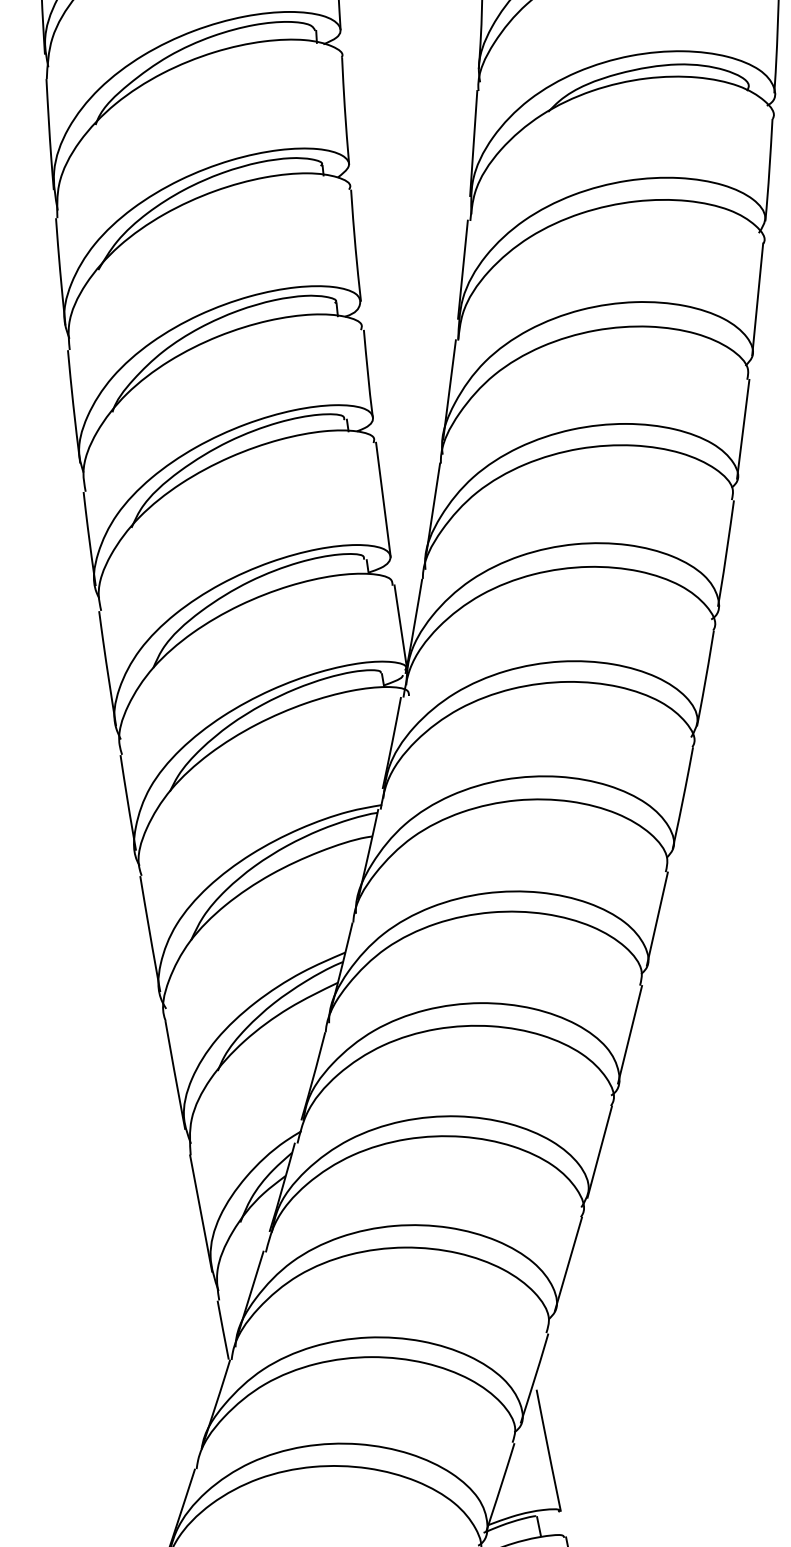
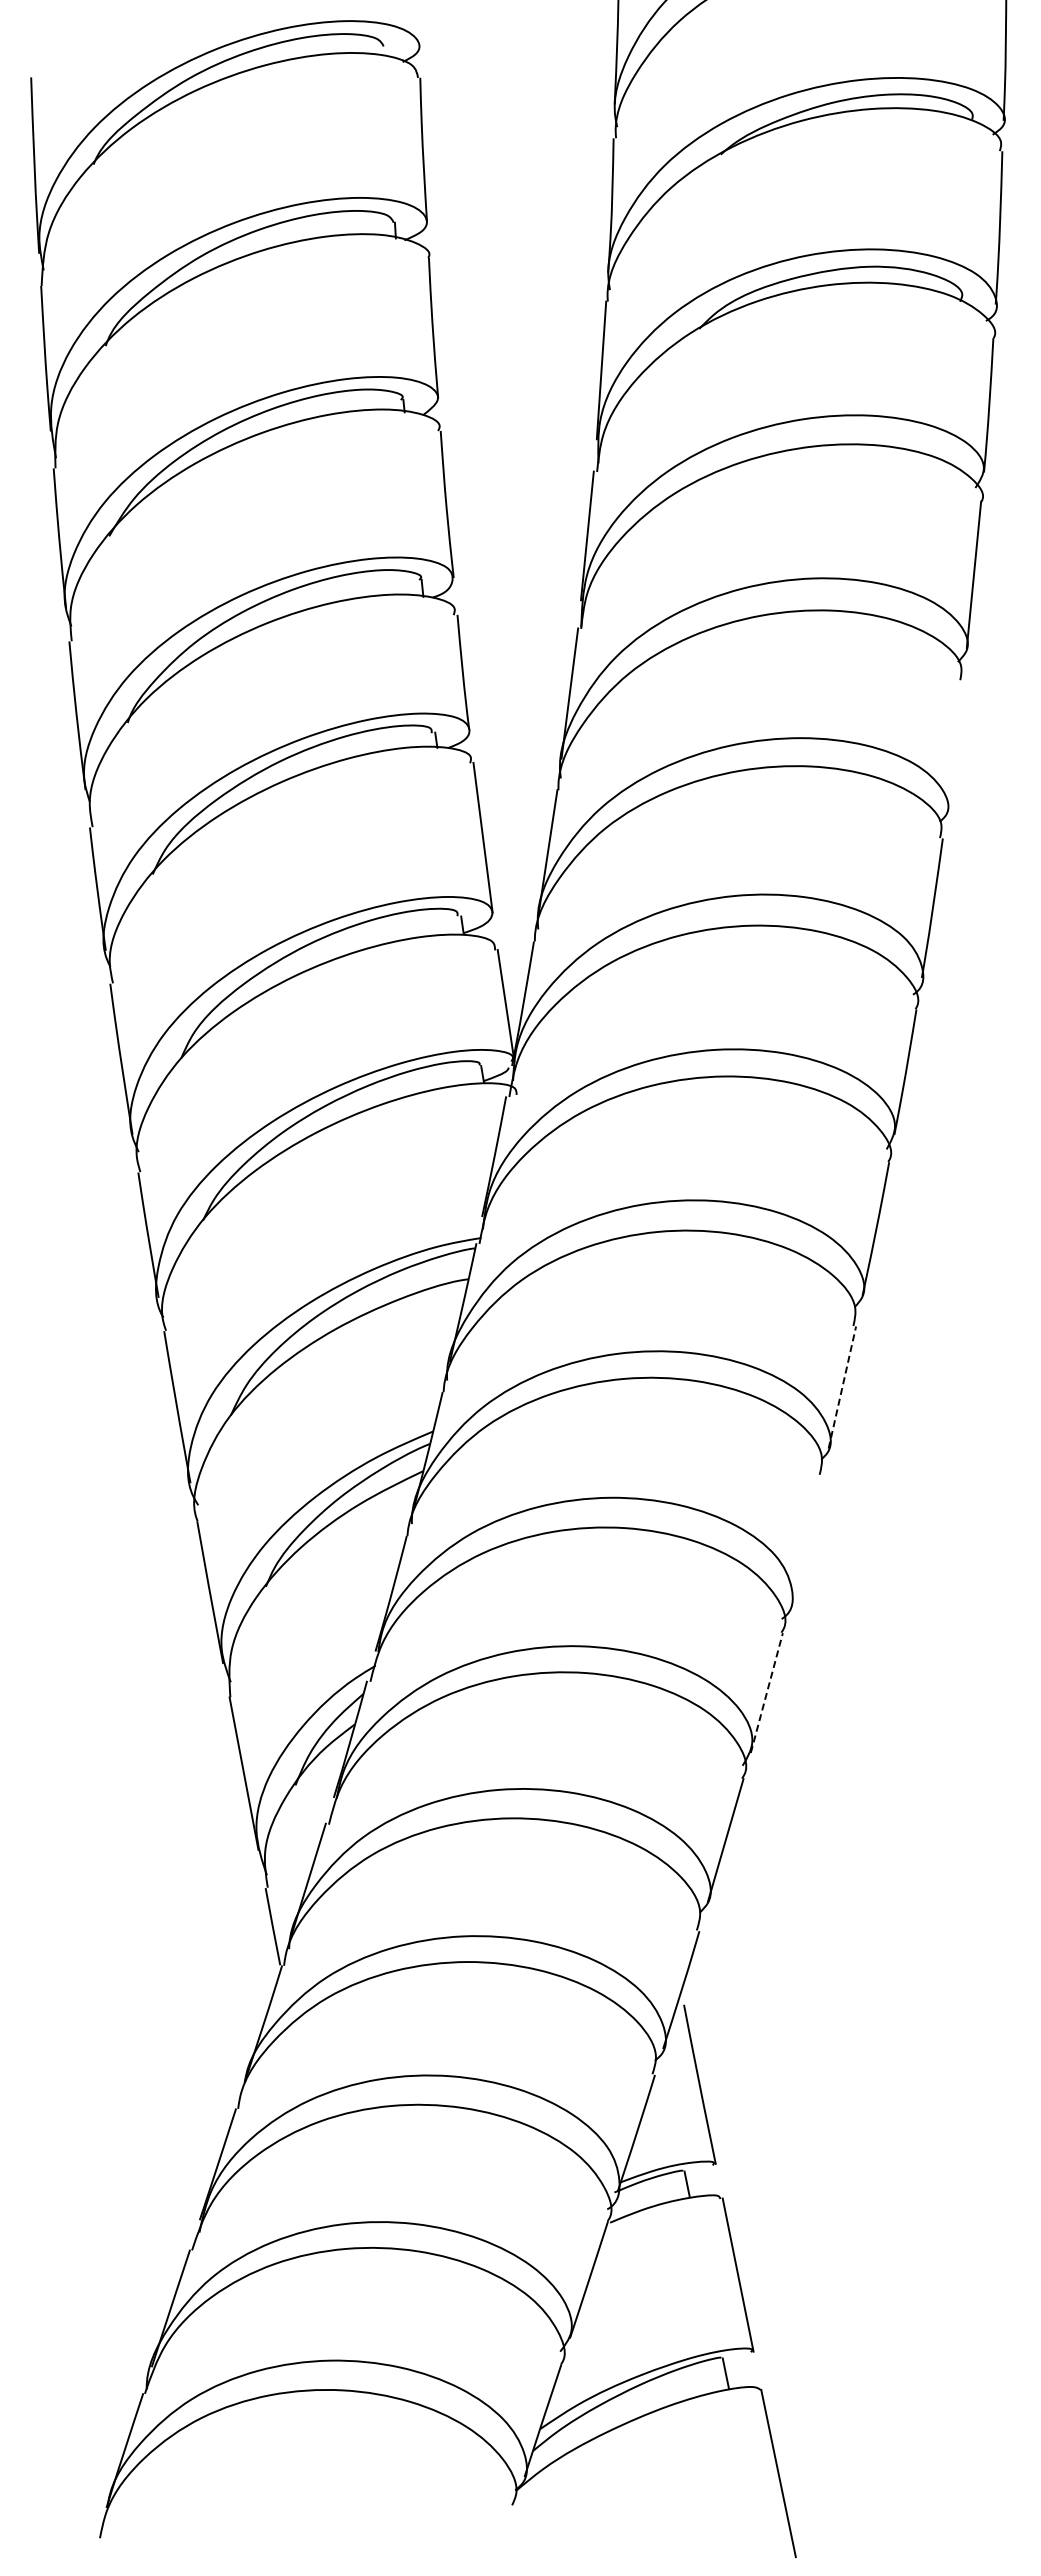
line: (742, 429) -> (954, 745), removed
line: (657, 919) -> (842, 1387), solid -> dashed
line: (630, 1034) -> (806, 1539), removed
line: (599, 1152) -> (766, 1693), solid -> dashed

